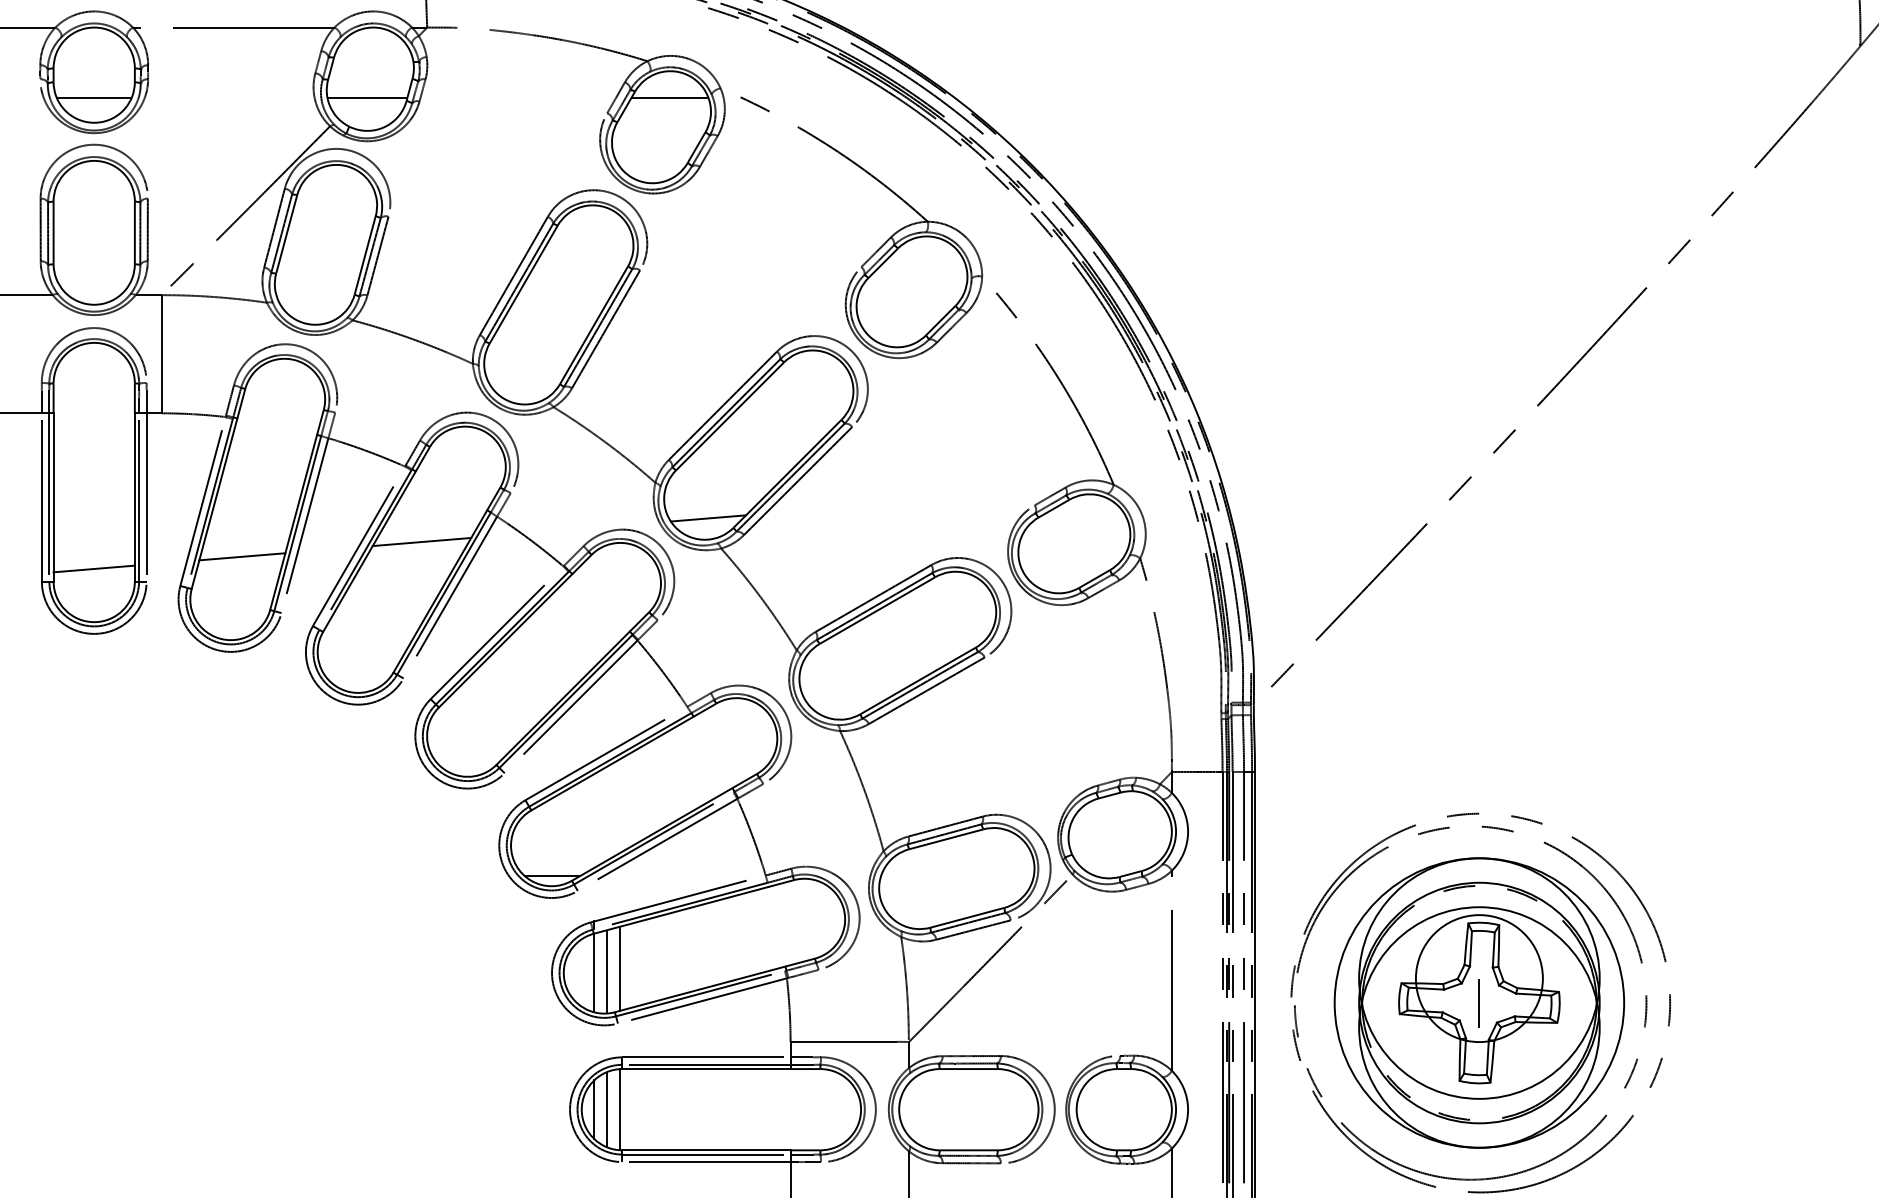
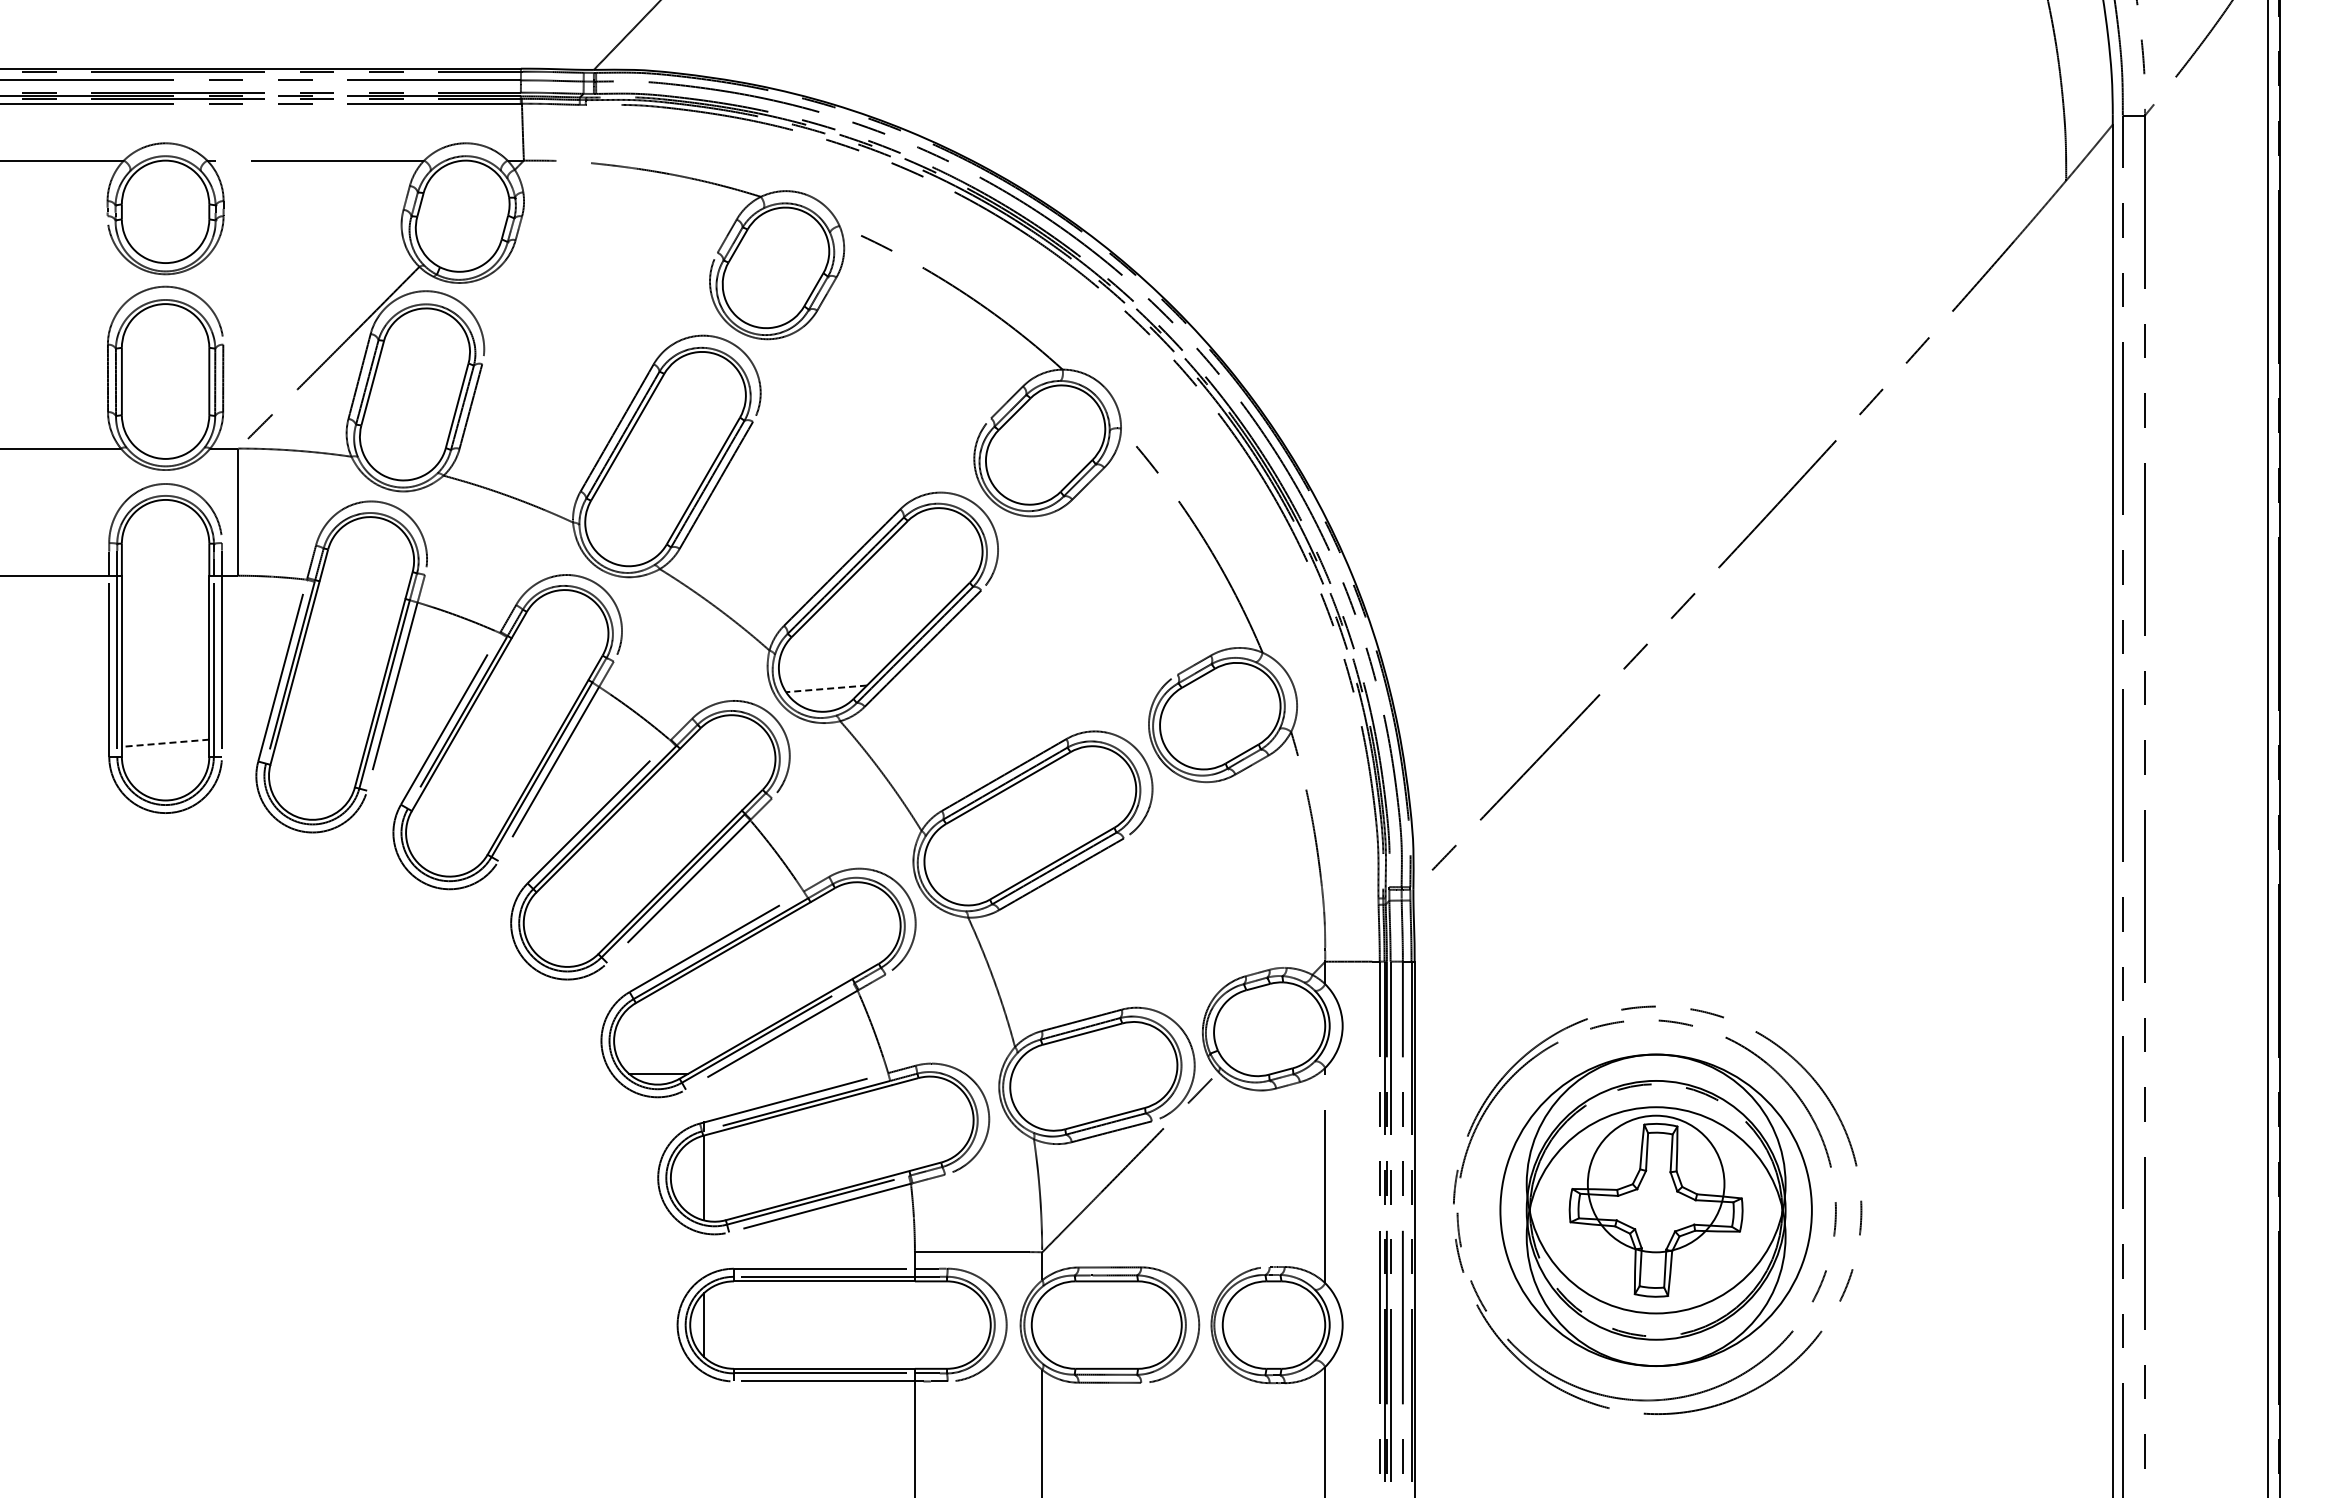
line: (94, 97) -> (165, 235), removed
line: (367, 97) -> (459, 235), removed
line: (669, 97) -> (784, 235), removed
line: (708, 518) -> (826, 688), solid -> dashed
line: (422, 541) -> (518, 713), removed
line: (241, 556) -> (324, 729), removed
line: (94, 569) -> (165, 743), solid -> dashed
line: (620, 968) -> (731, 1173), removed
line: (607, 971) -> (717, 1176), removed
line: (1479, 1003) -> (1656, 1210), removed
line: (607, 1109) -> (717, 1324), removed
line: (620, 1109) -> (731, 1324), removed

